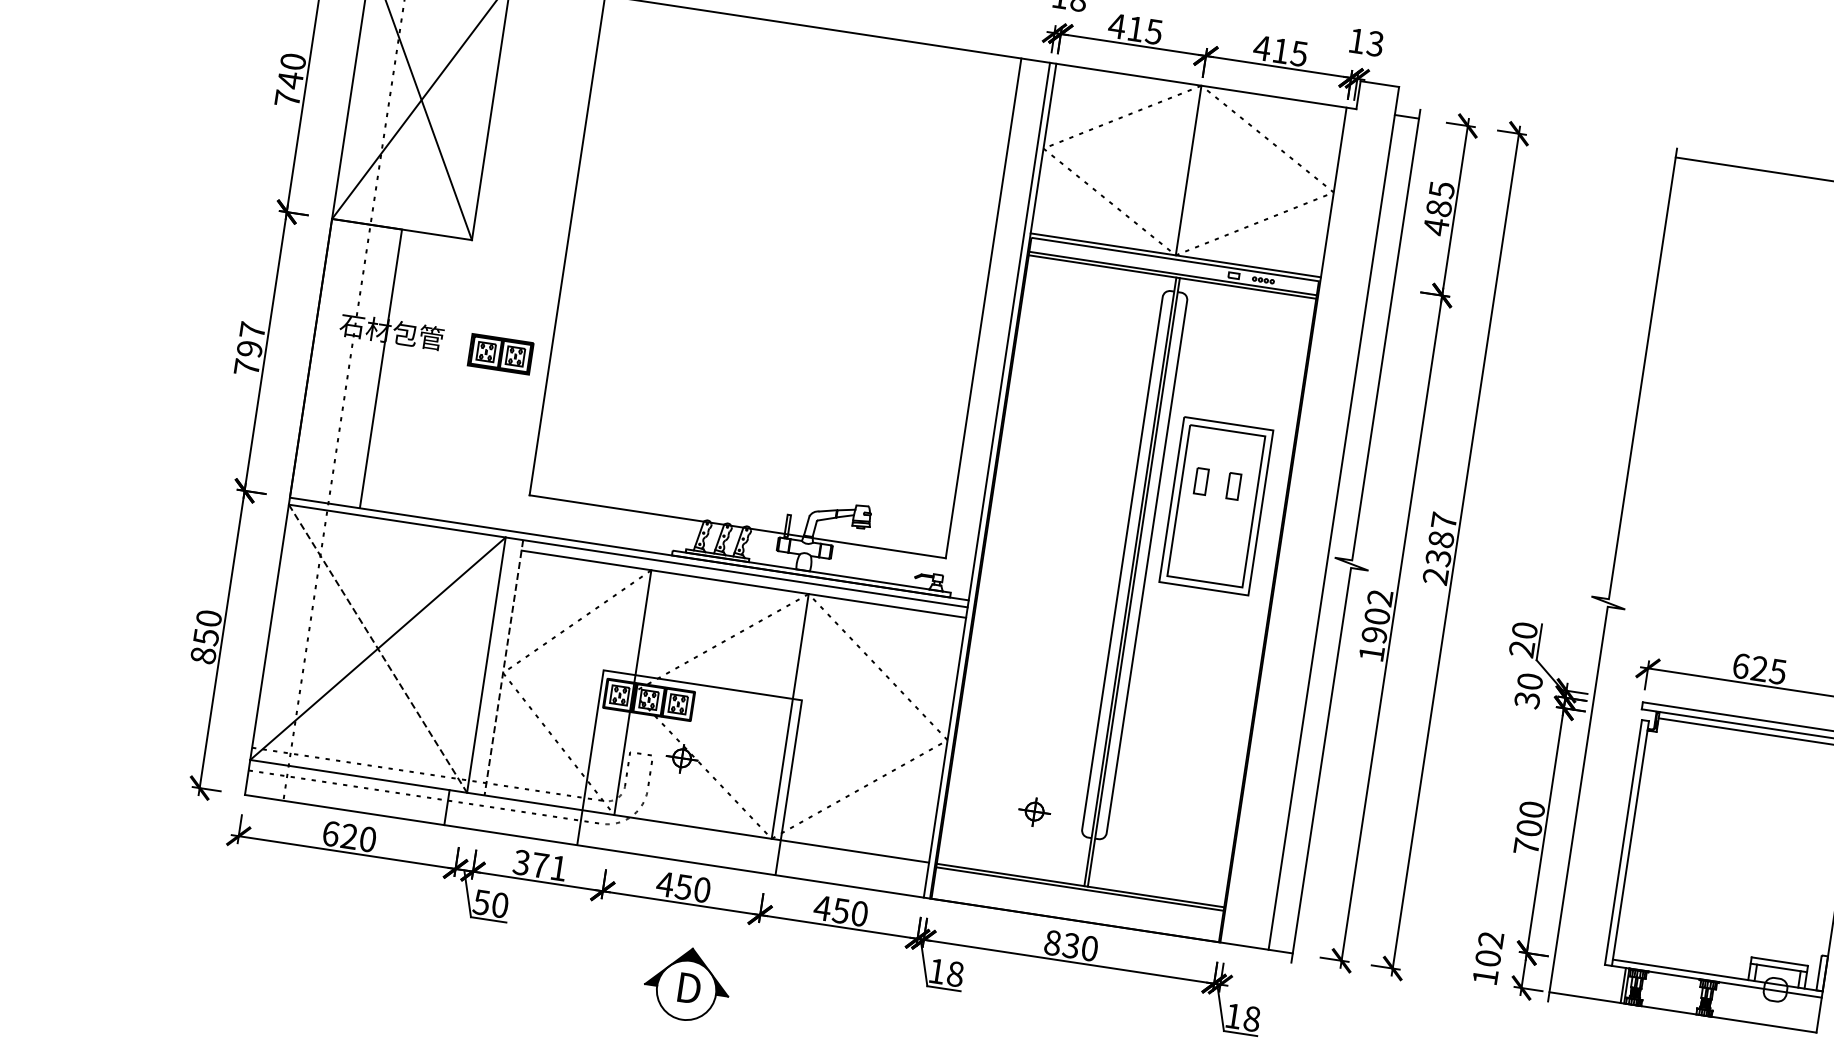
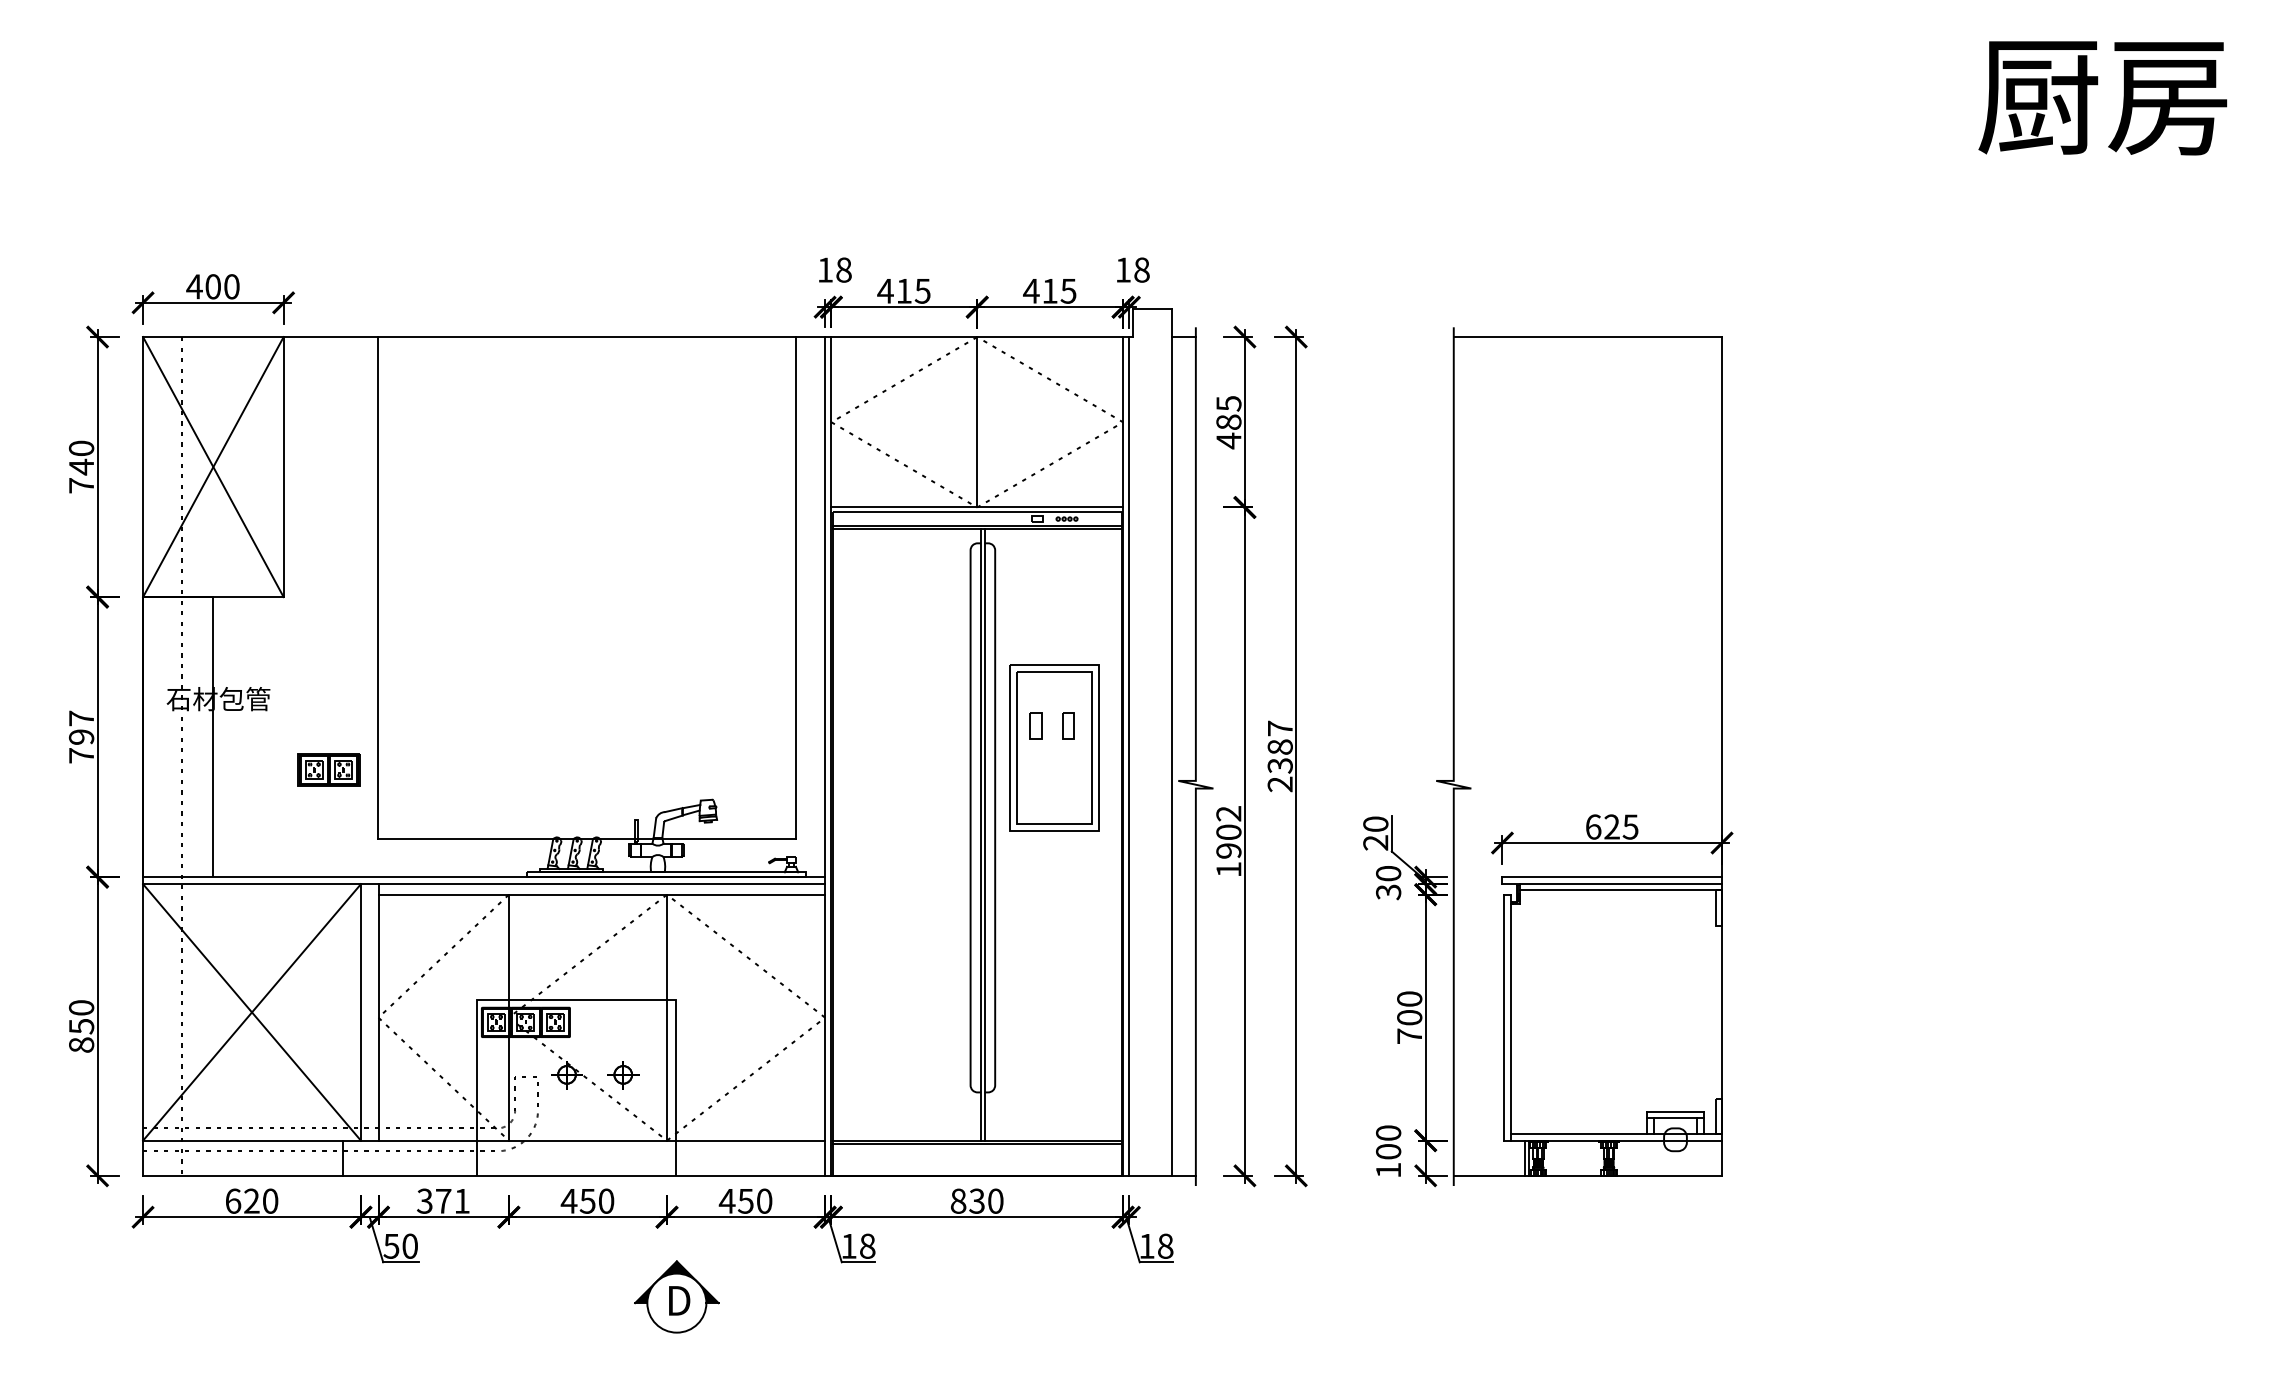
text: (1375, 43) -> (1141, 269), 13 -> 18
part: (500, 353) -> (328, 769), moved
line: (1289, 526) -> (1129, 756), added
line: (378, 648) -> (252, 1012), dashed -> solid
line: (503, 667) -> (378, 1012), dashed -> solid
part: (1034, 812) -> (623, 1075), moved
text: (1491, 939) -> (1388, 1132), 102 -> 100
part: (687, 983) -> (676, 1296), moved

